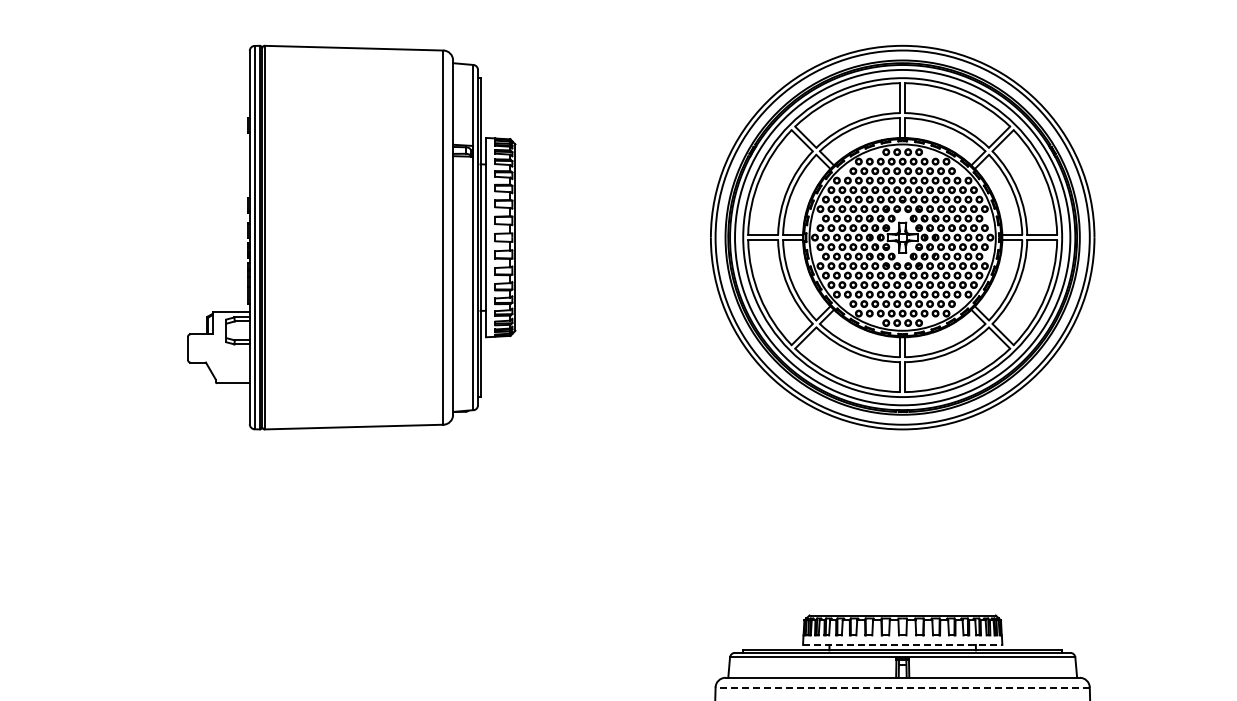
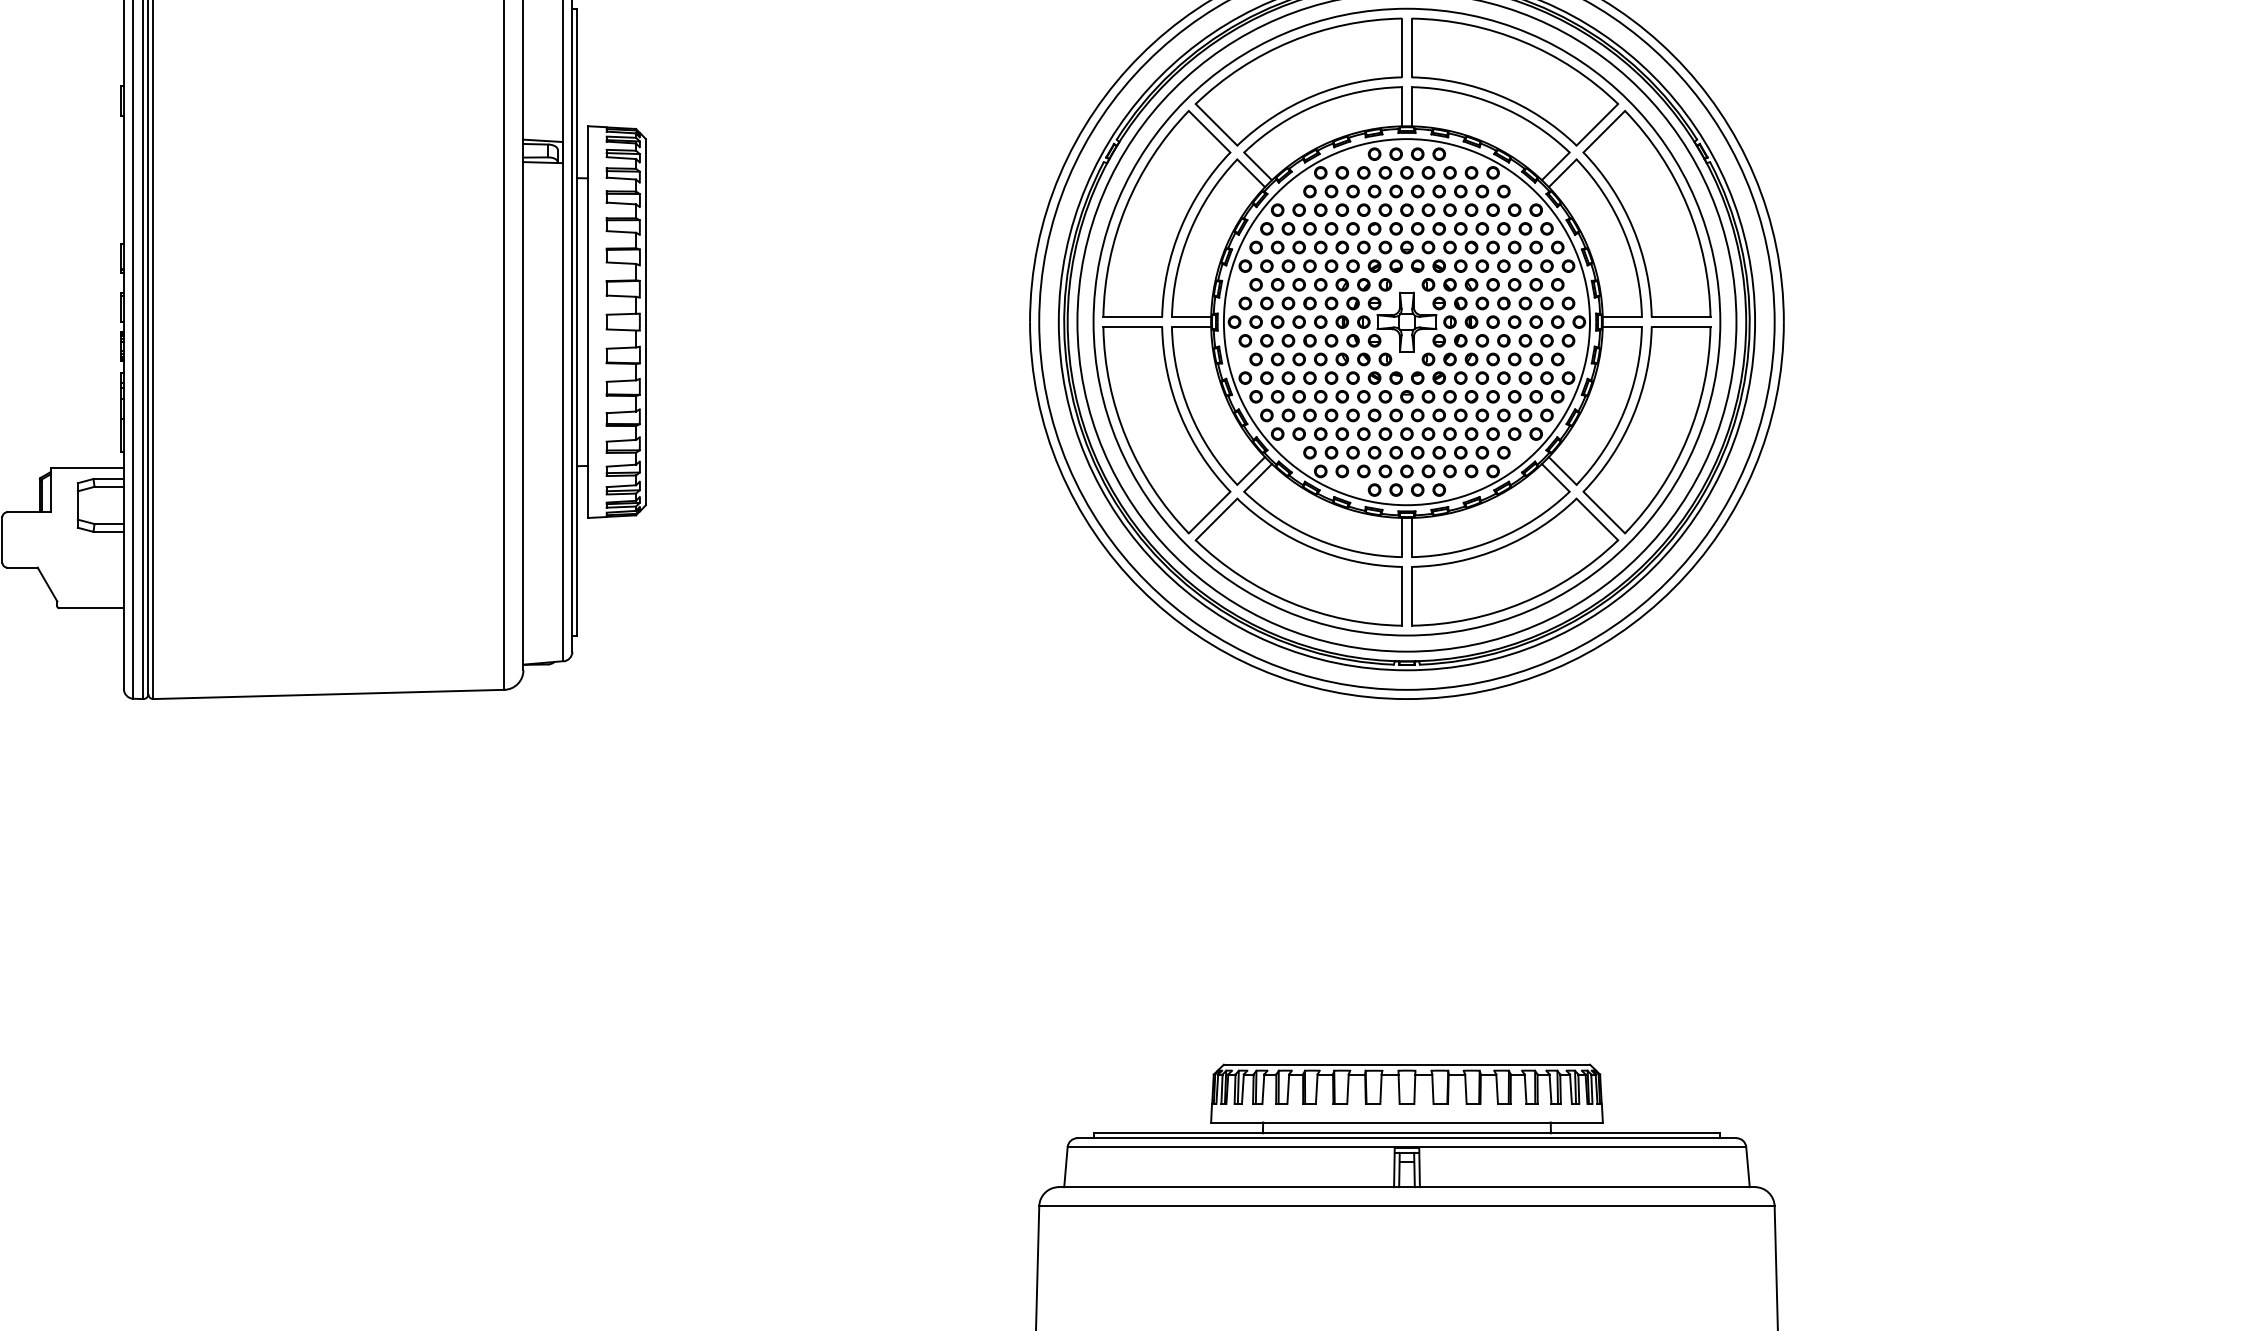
line: (902, 644) -> (1406, 1121), dashed -> solid
line: (902, 687) -> (1406, 1206), dashed -> solid

